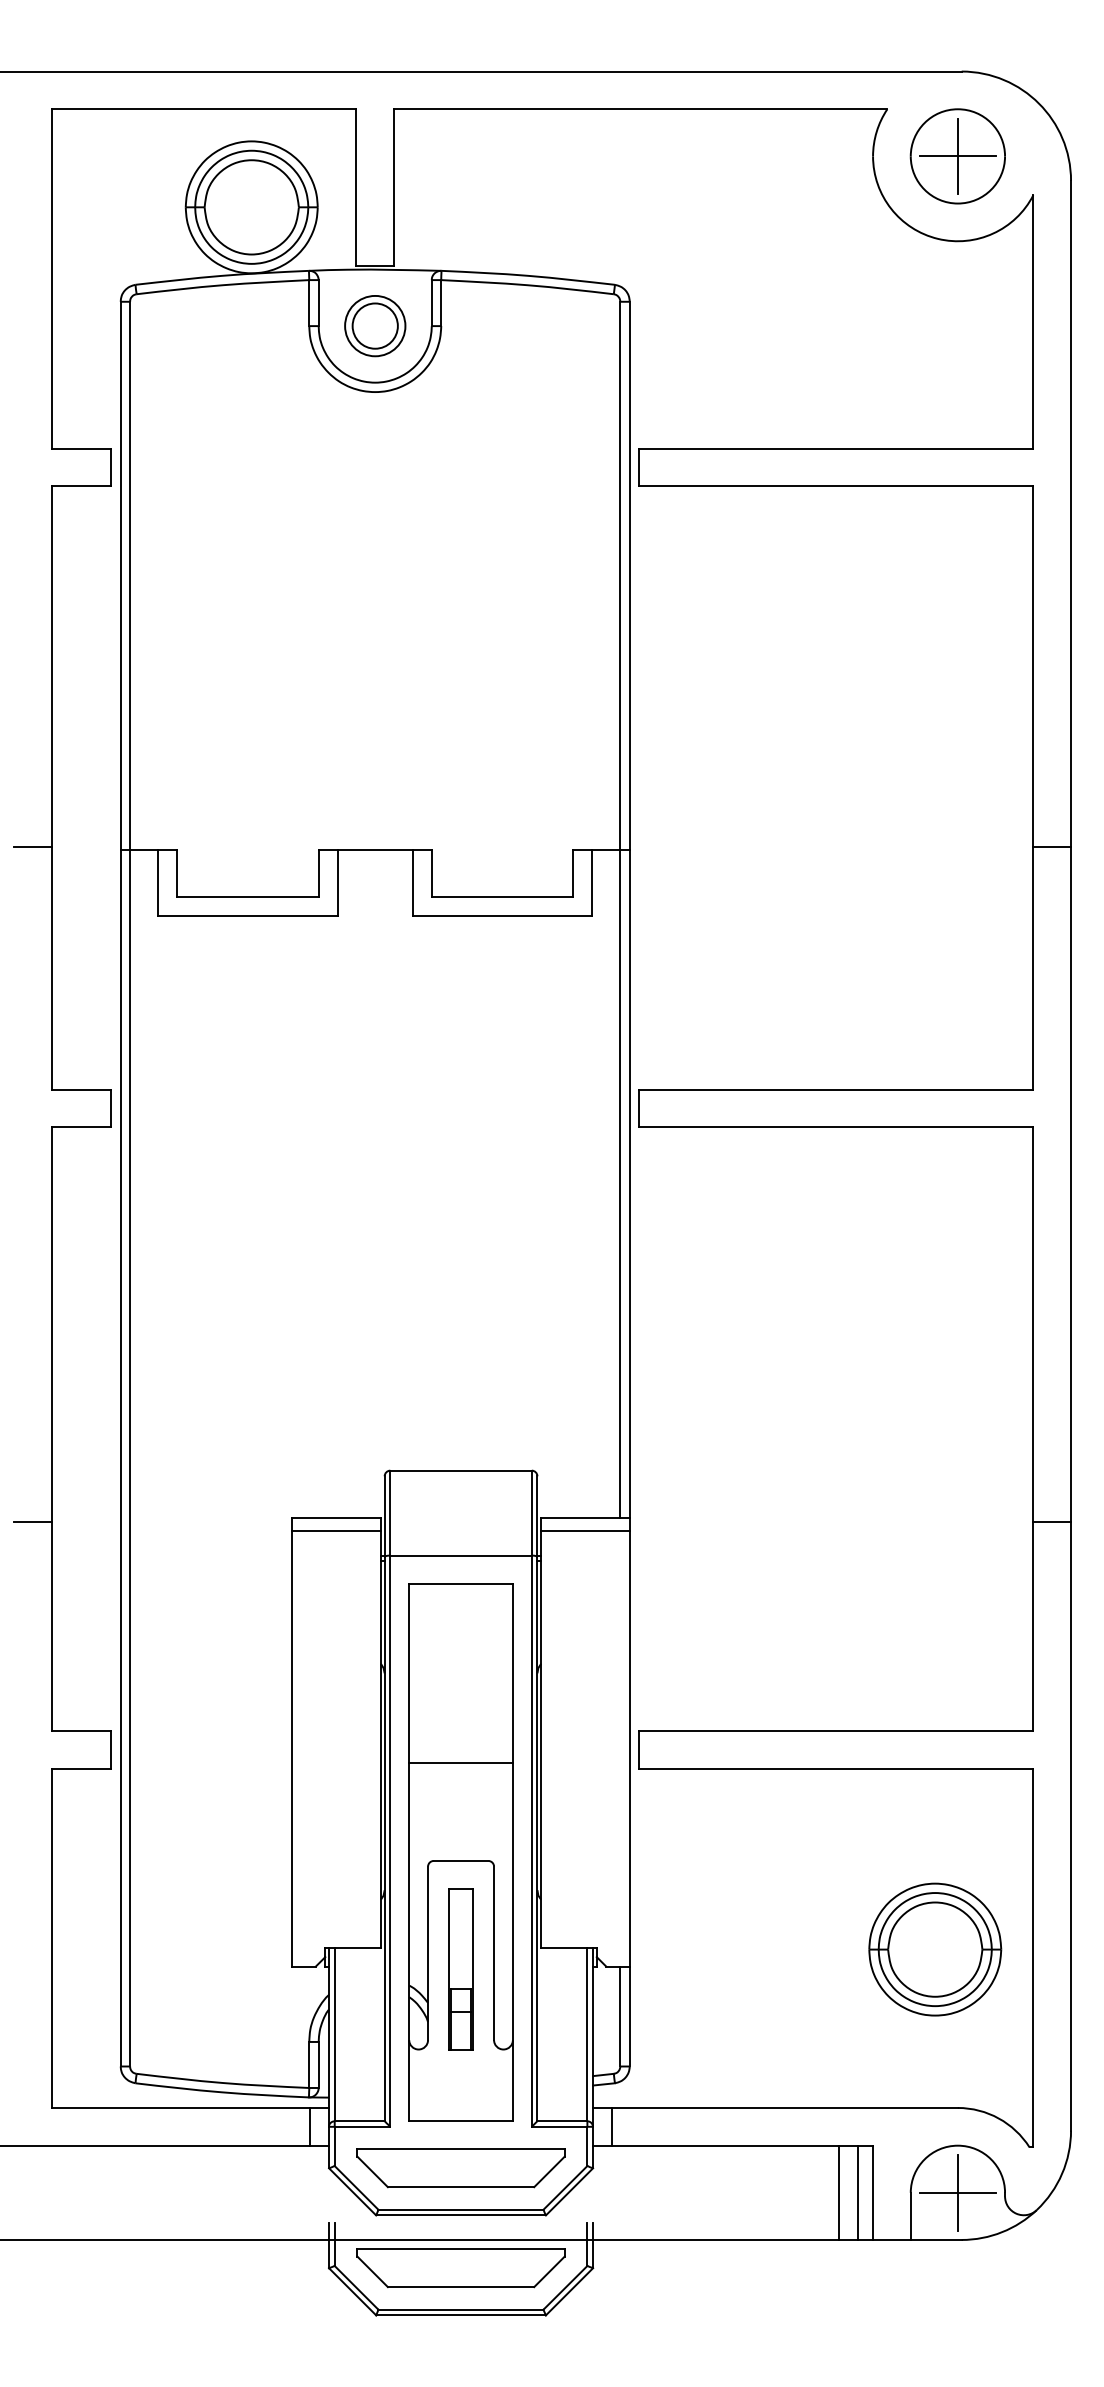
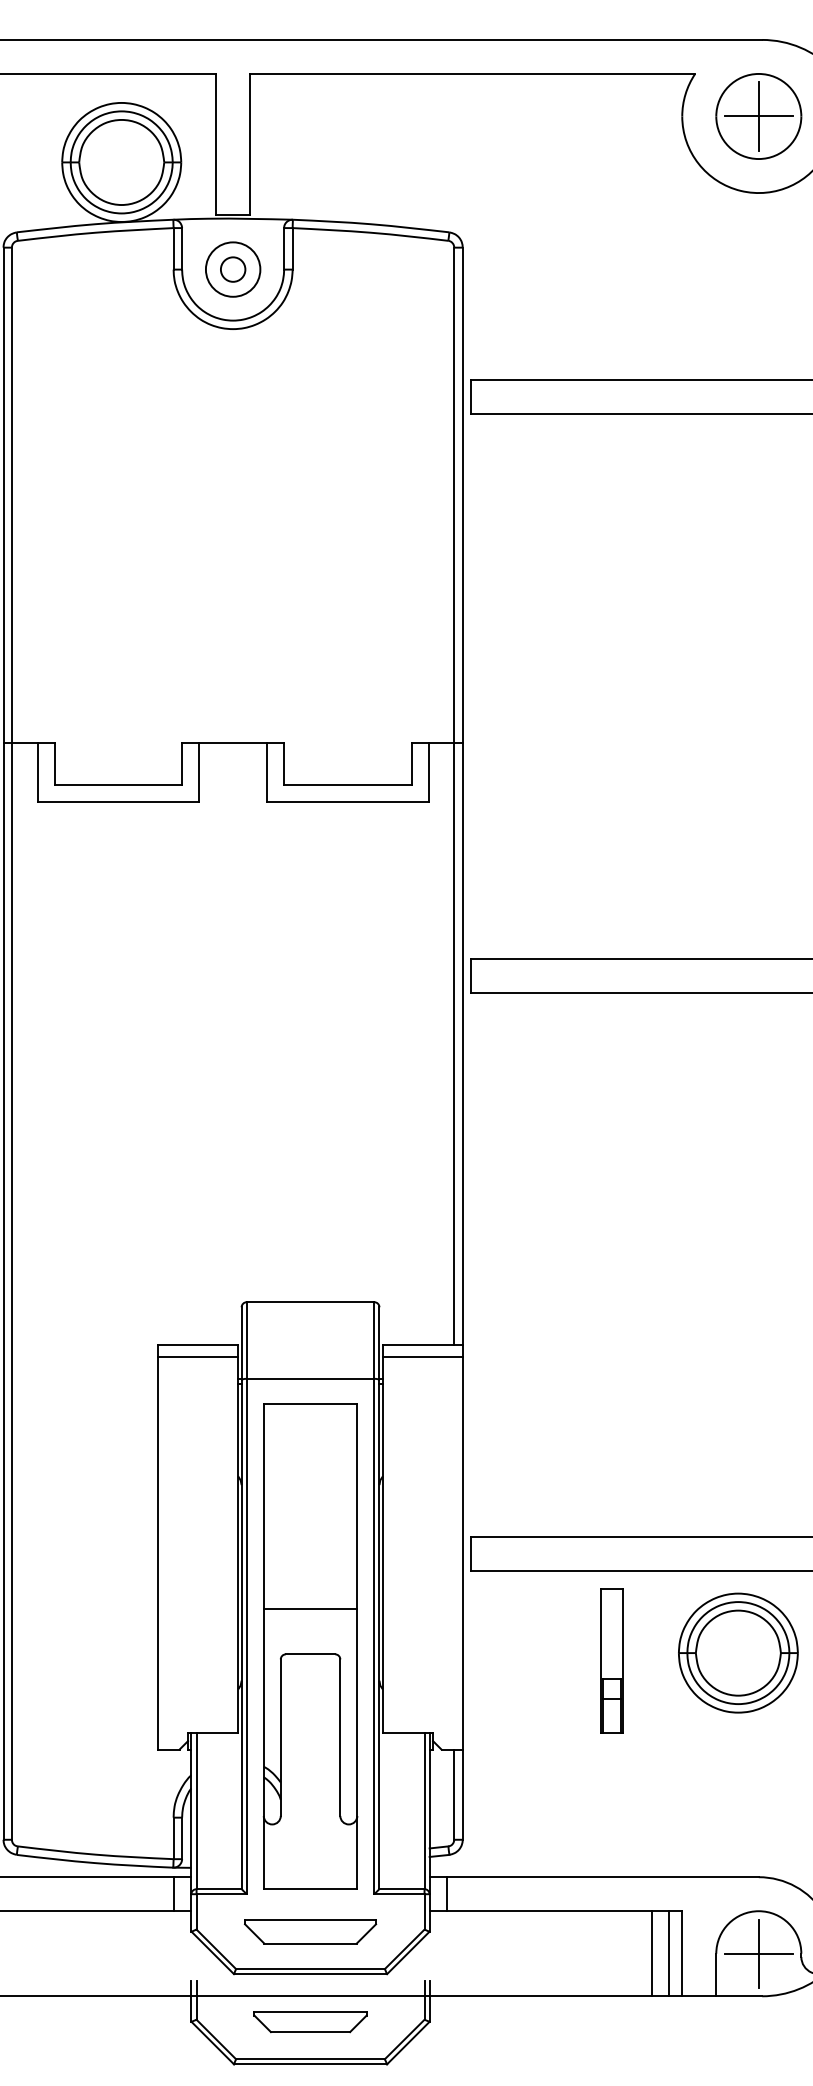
circle: (374, 325) -> (232, 269), size x0.6
line: (460, 1762) -> (310, 1608), moved
part: (935, 1949) -> (738, 1653), moved
part: (460, 1969) -> (611, 1661), moved
part: (460, 2168) -> (310, 1931), size x0.7
part: (460, 2268) -> (310, 2022), size x0.6

